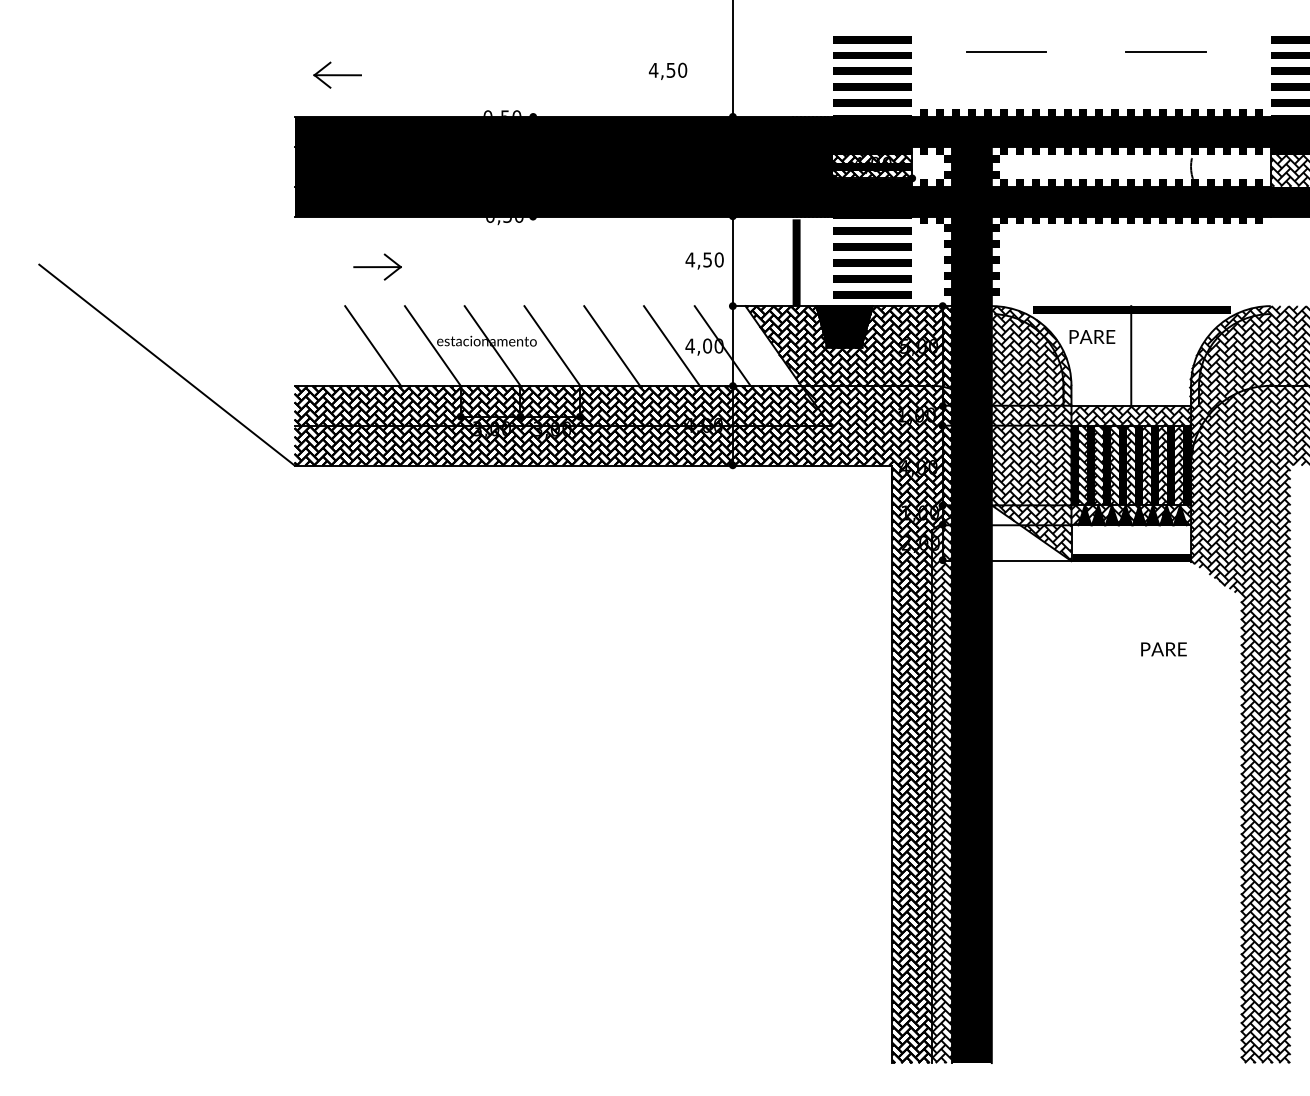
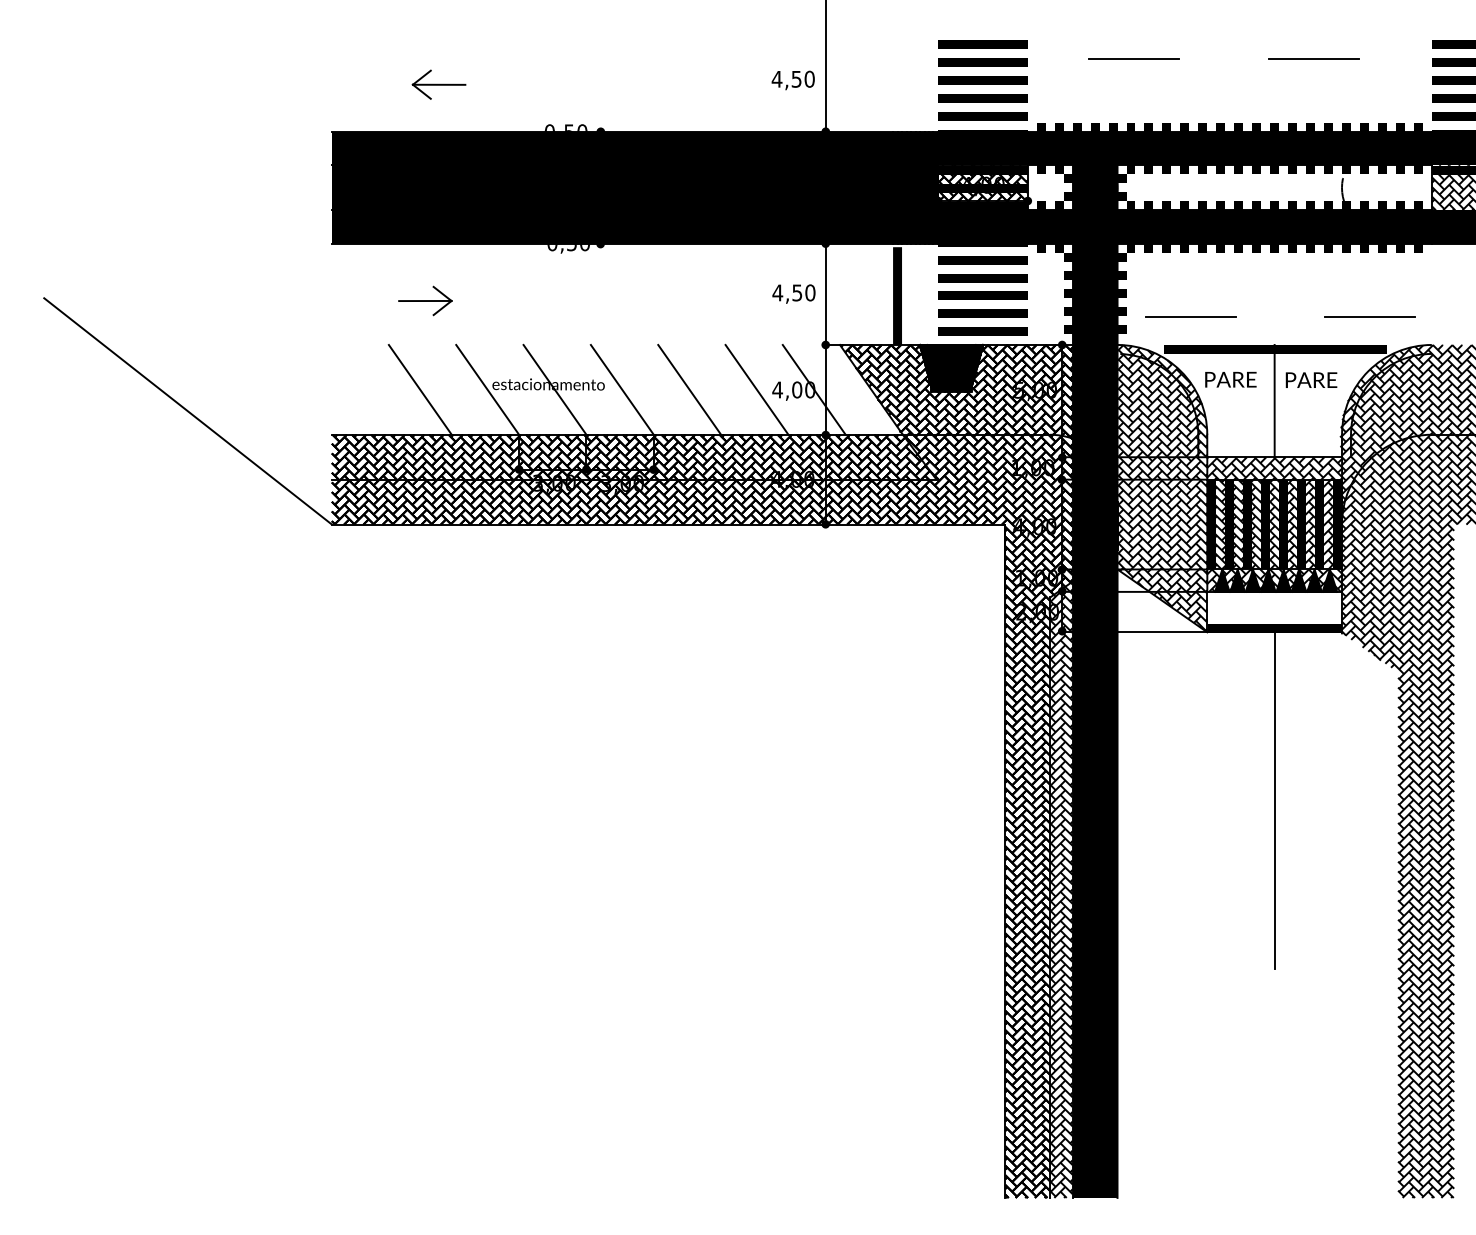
text: (667, 70) -> (792, 79), moved
part: (337, 74) -> (438, 83), moved
line: (1215, 280) -> (1369, 316), added
line: (1056, 281) -> (1190, 317), added
text: (1163, 649) -> (1310, 380), moved
line: (1131, 710) -> (1274, 800), added

